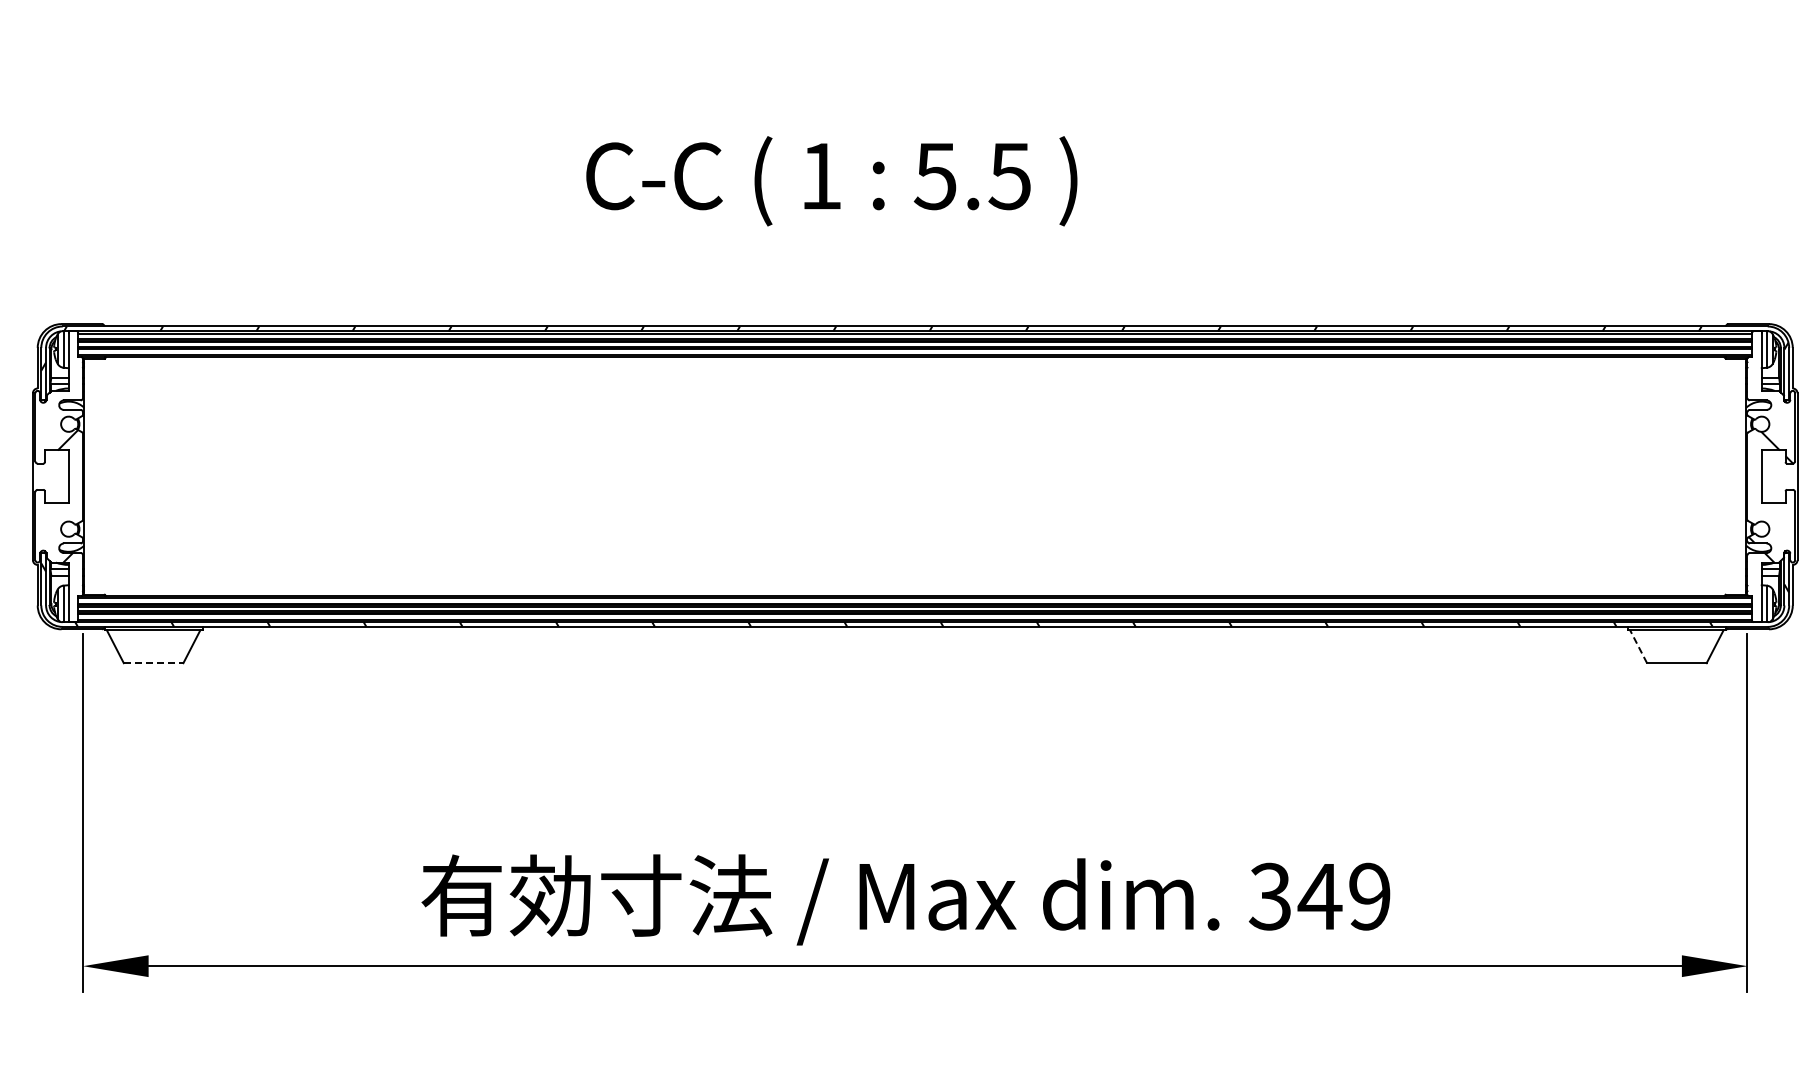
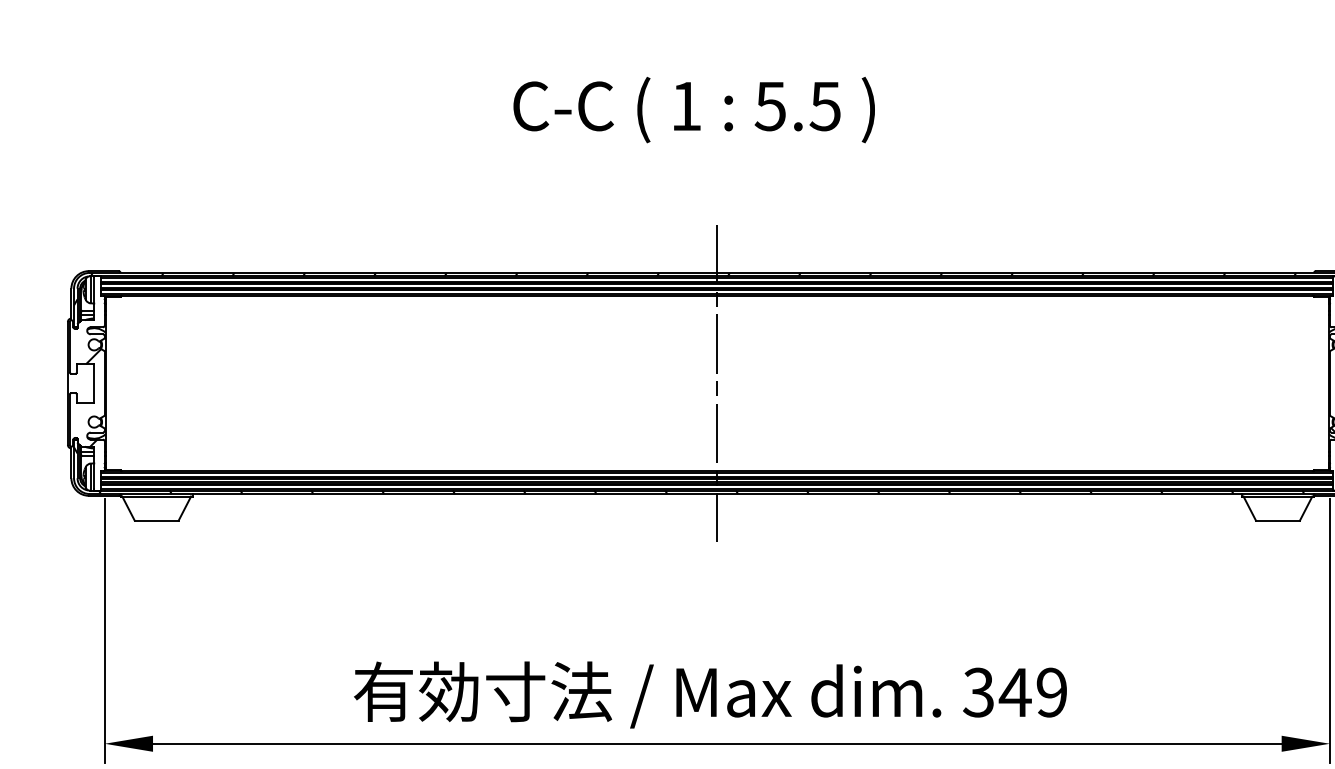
text: (831, 181) -> (693, 110), moved
line: (915, 476) -> (717, 383), added
line: (1638, 646) -> (1249, 508), dashed -> solid
line: (153, 663) -> (156, 520), dashed -> solid

